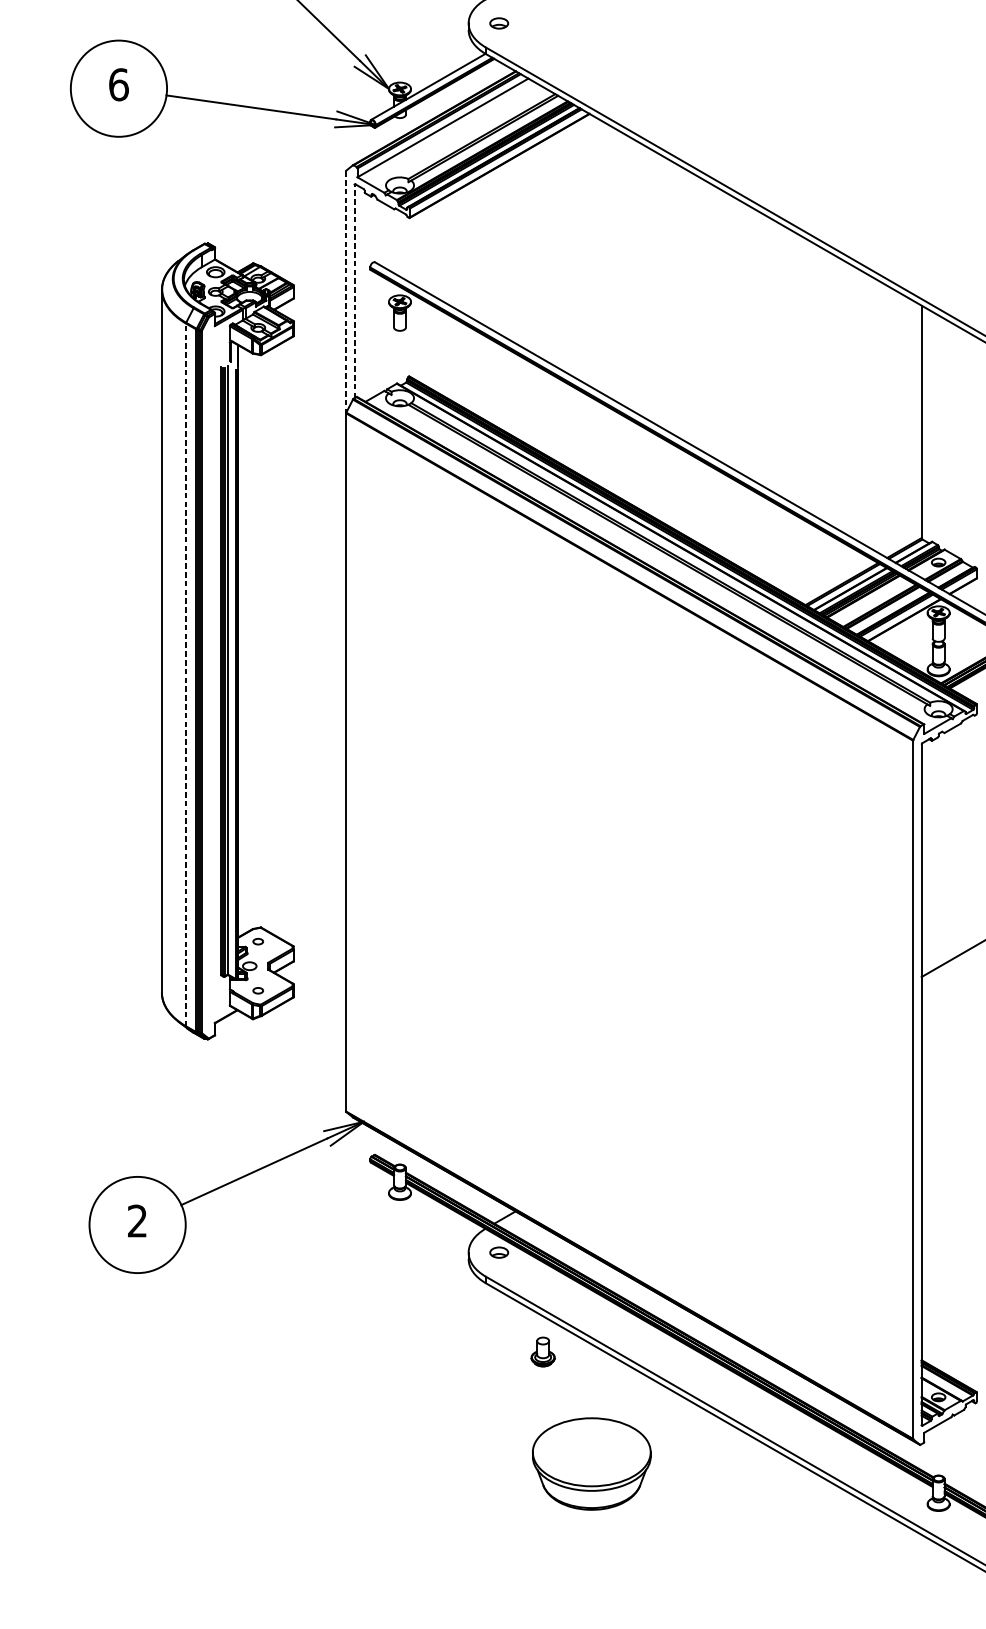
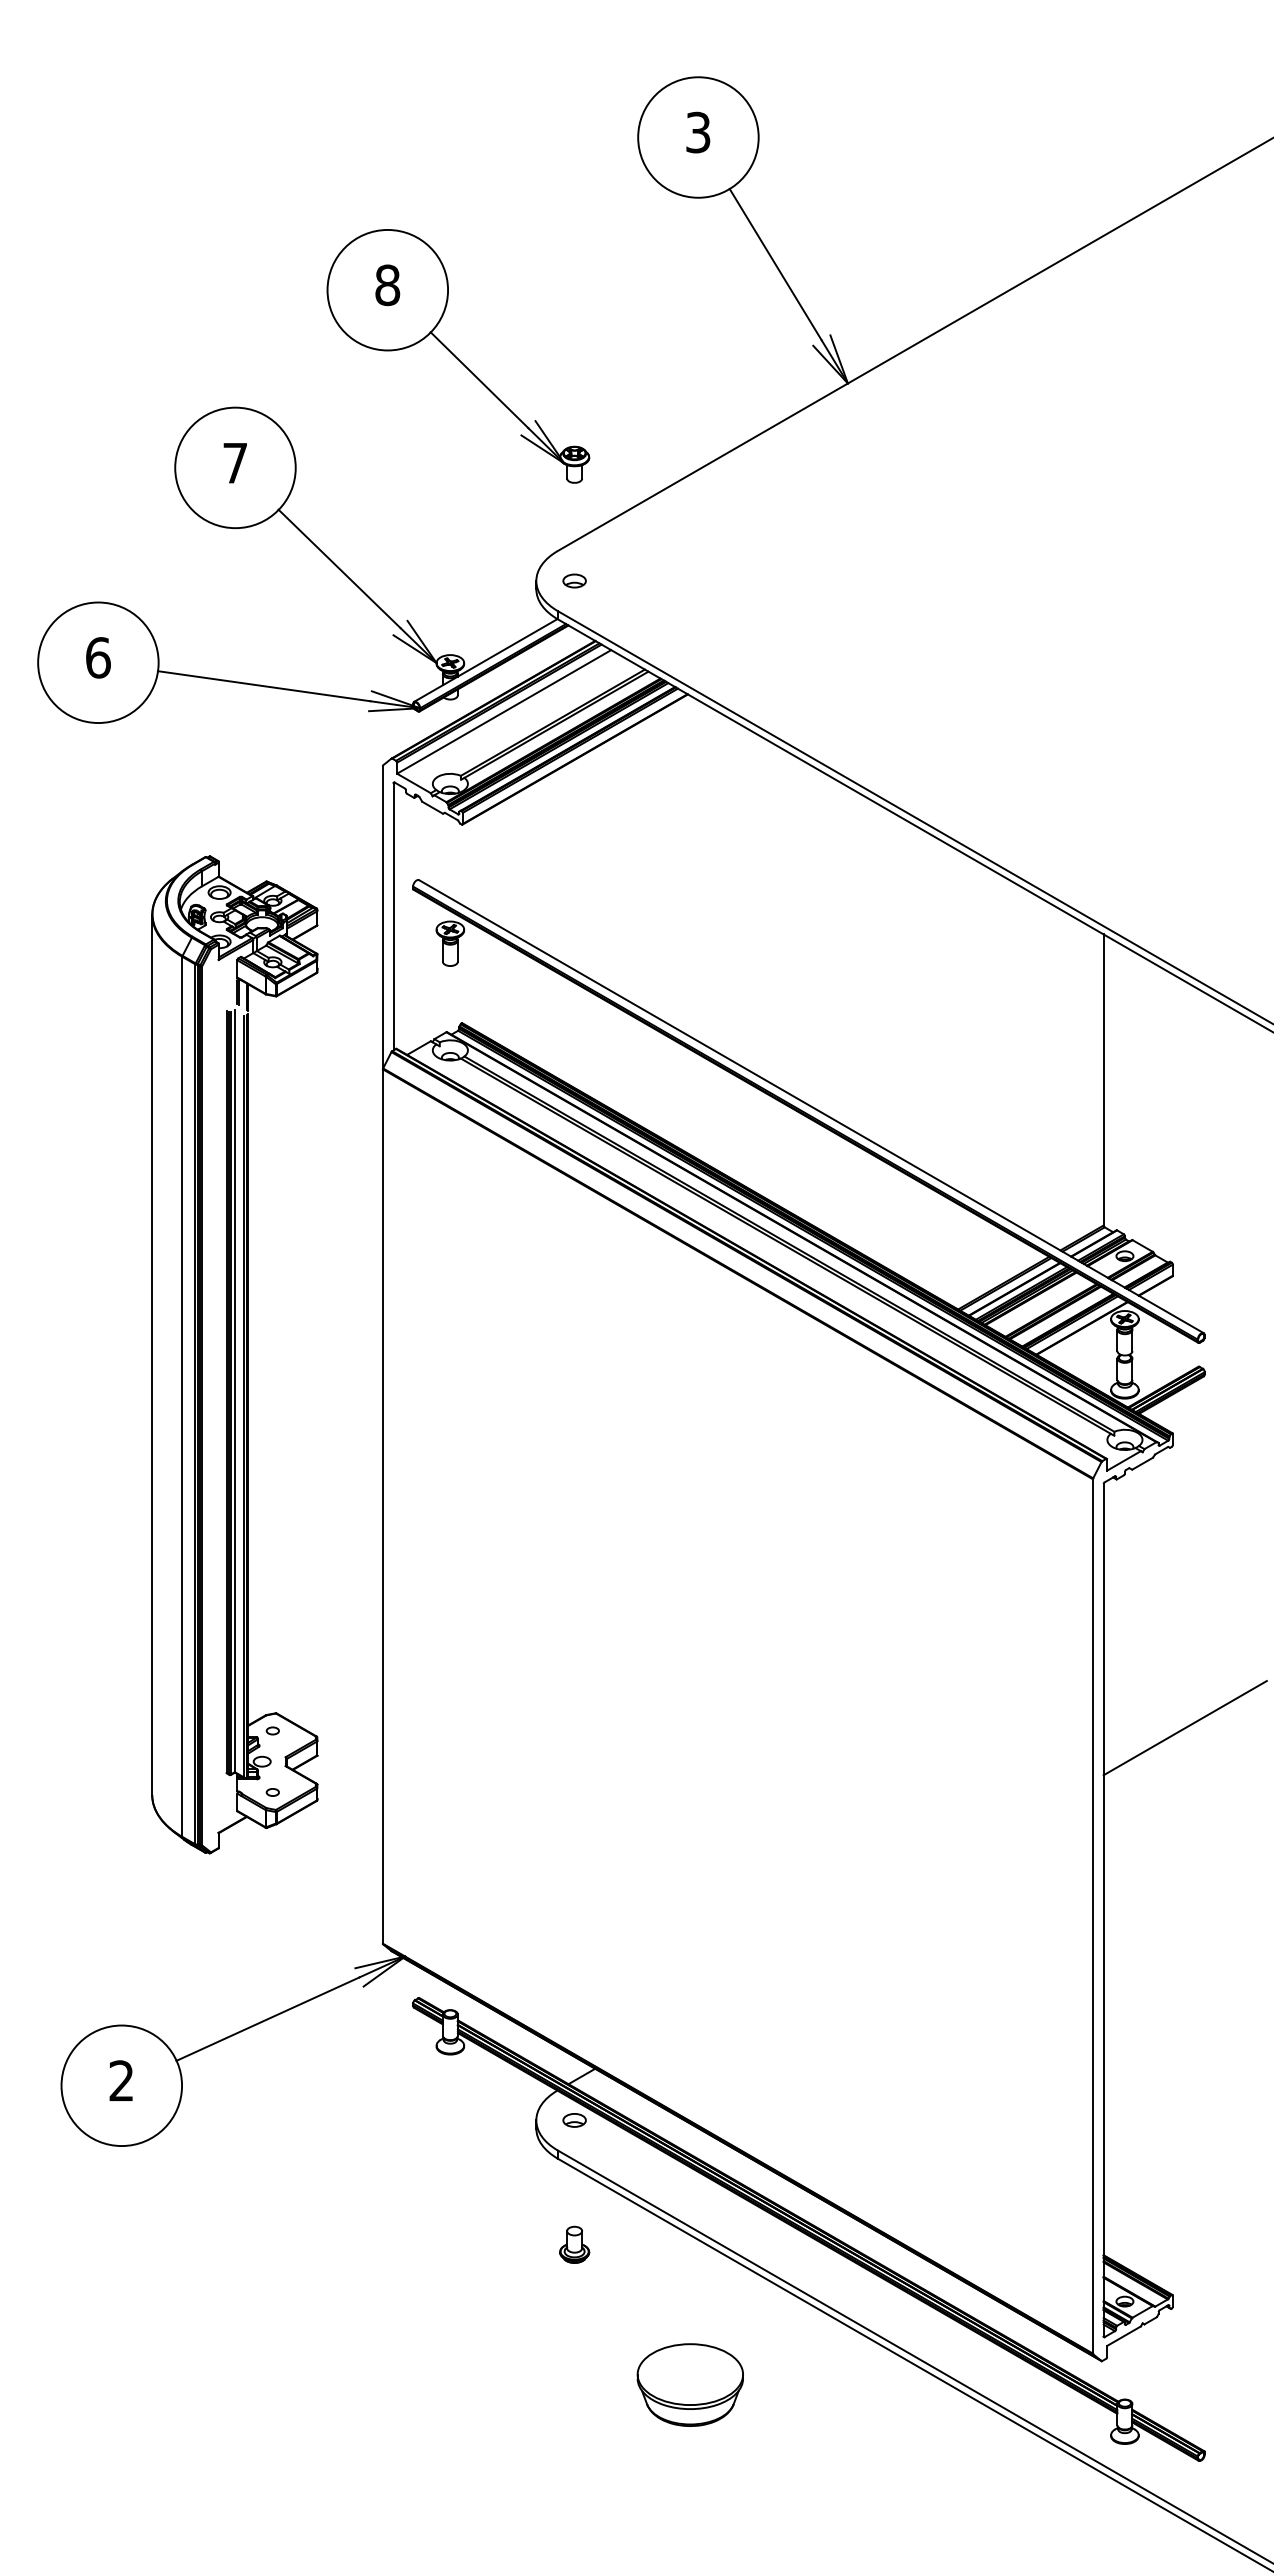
line: (354, 291) -> (393, 916), dashed -> solid
line: (345, 292) -> (382, 917), dashed -> solid
line: (186, 674) -> (182, 1396), dashed -> solid
part: (543, 1351) -> (574, 2244), moved
part: (590, 1463) -> (689, 2384), size x0.71

